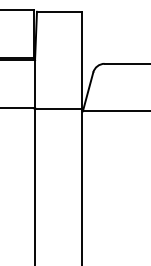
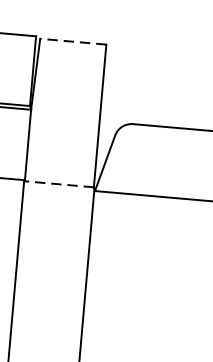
line: (58, 11) -> (71, 41), solid -> dashed
line: (58, 108) -> (59, 183), solid -> dashed

